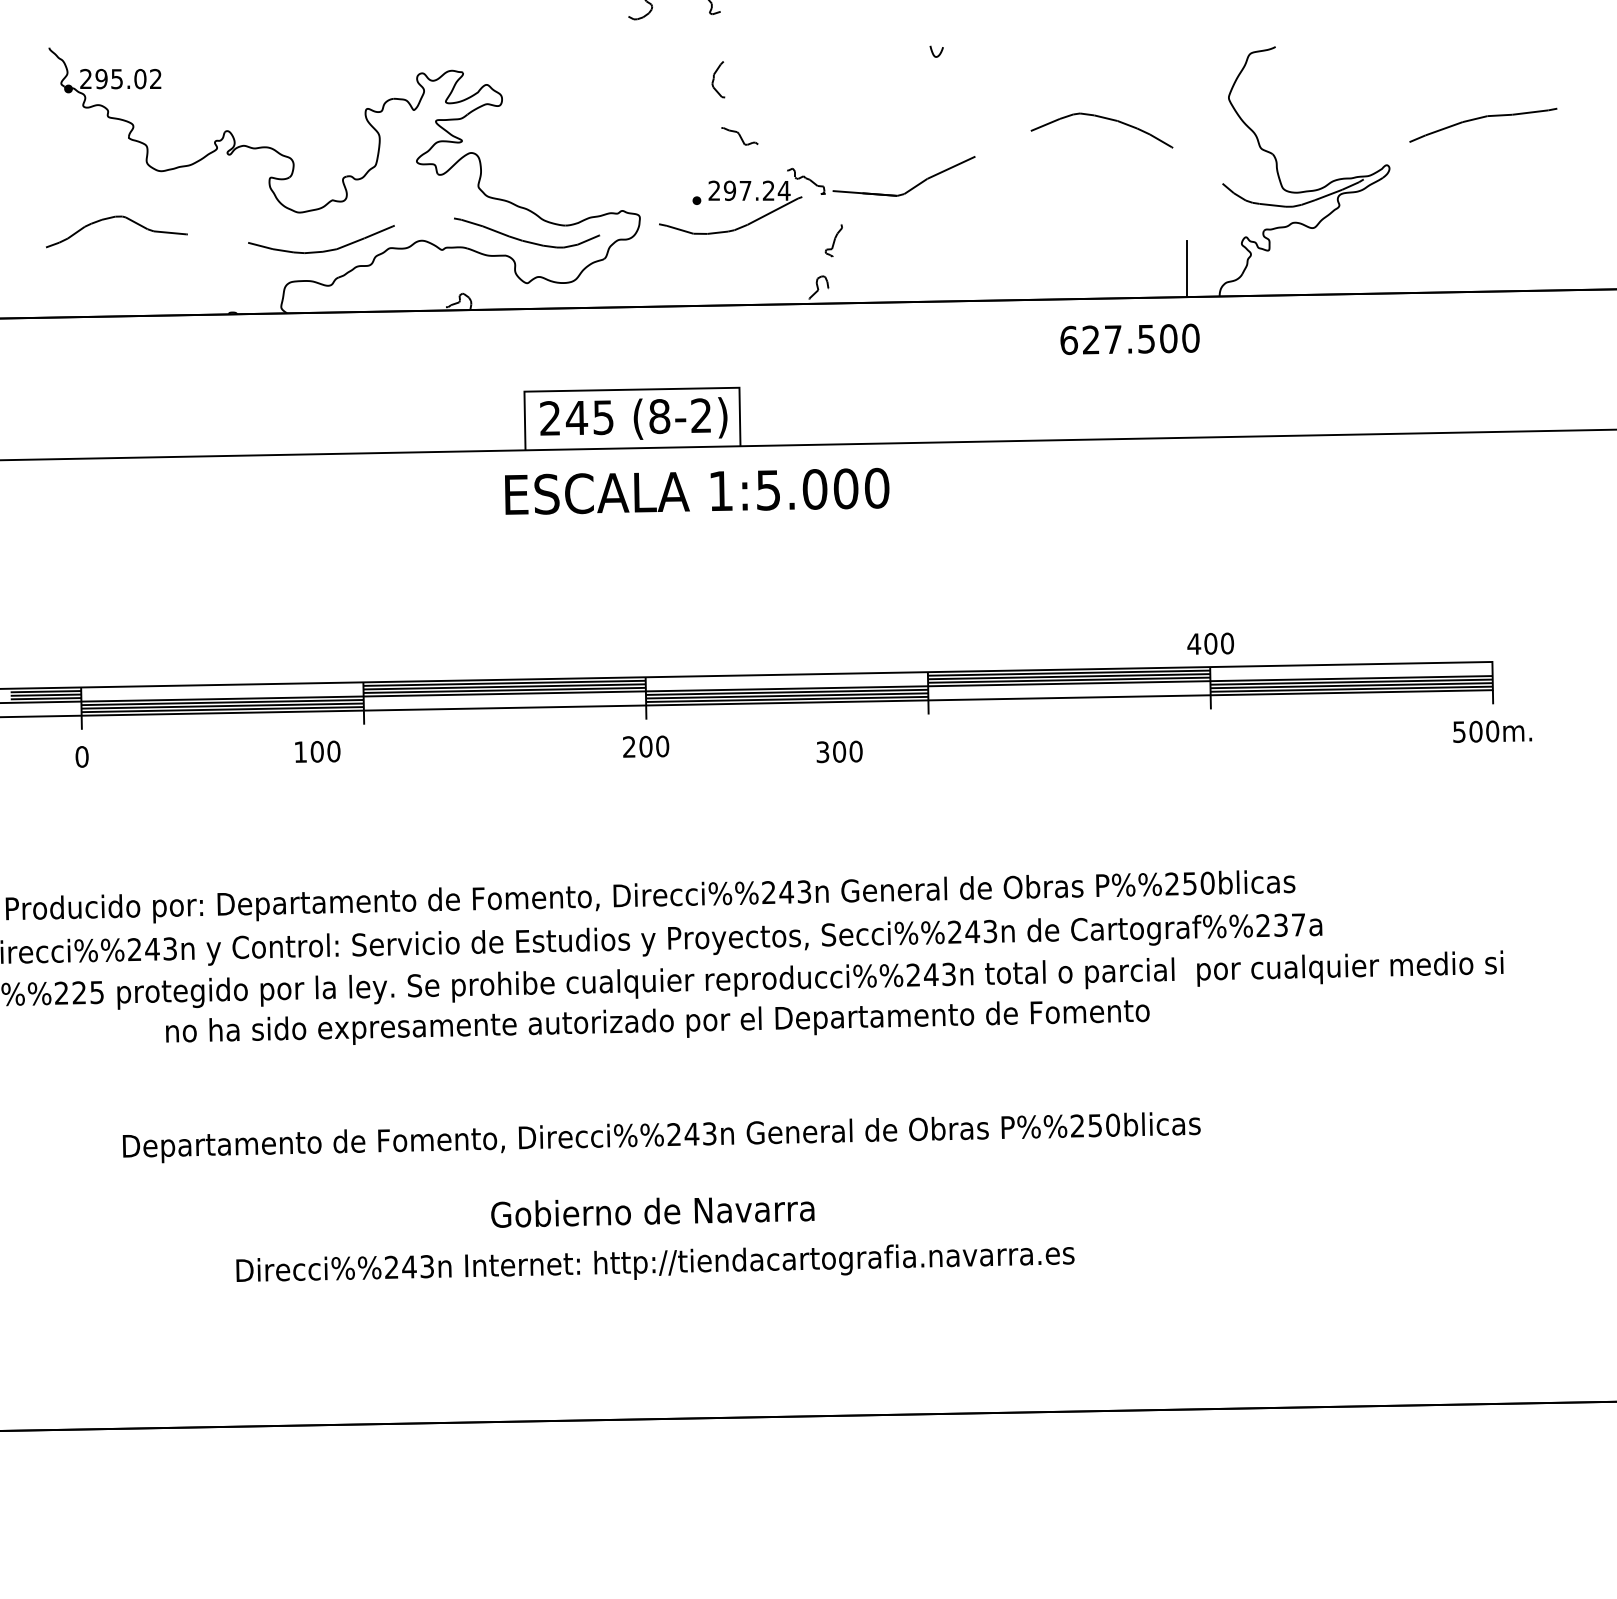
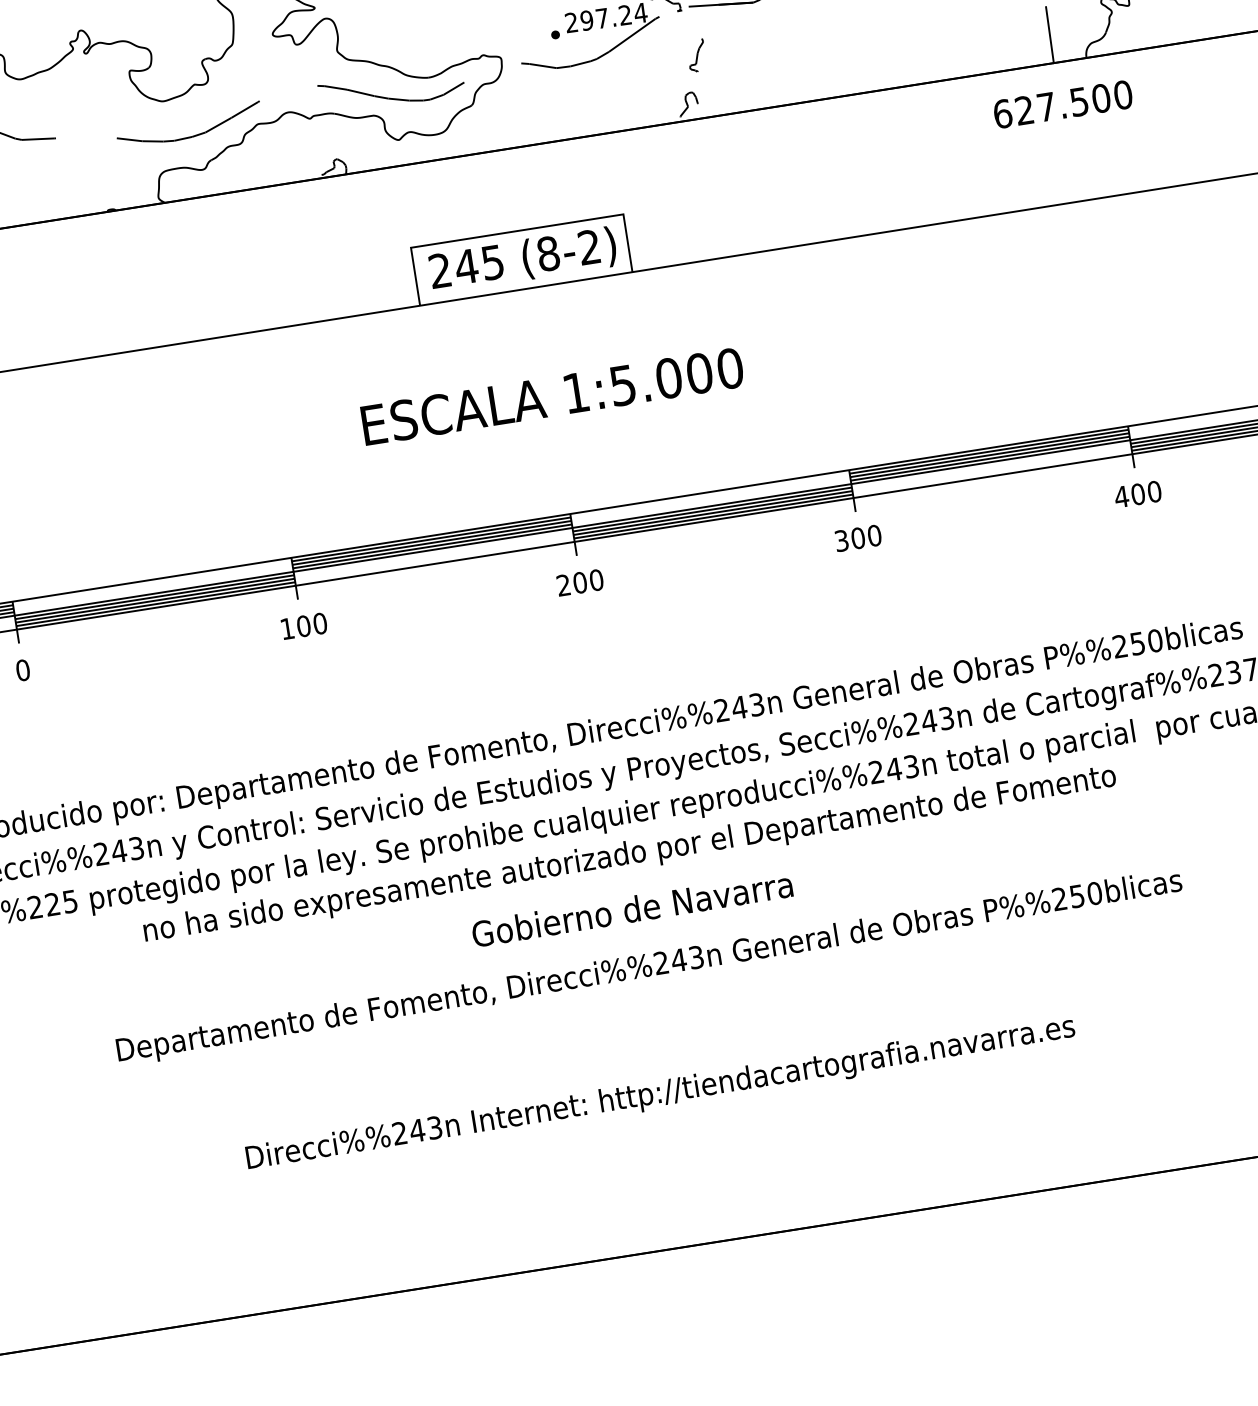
text: (1129, 339) -> (1062, 104), moved
text: (697, 490) -> (552, 395), moved
text: (1210, 643) -> (1137, 494), moved
text: (317, 751) -> (303, 625), moved
text: (839, 751) -> (858, 537), moved
text: (652, 1212) -> (632, 910), moved

